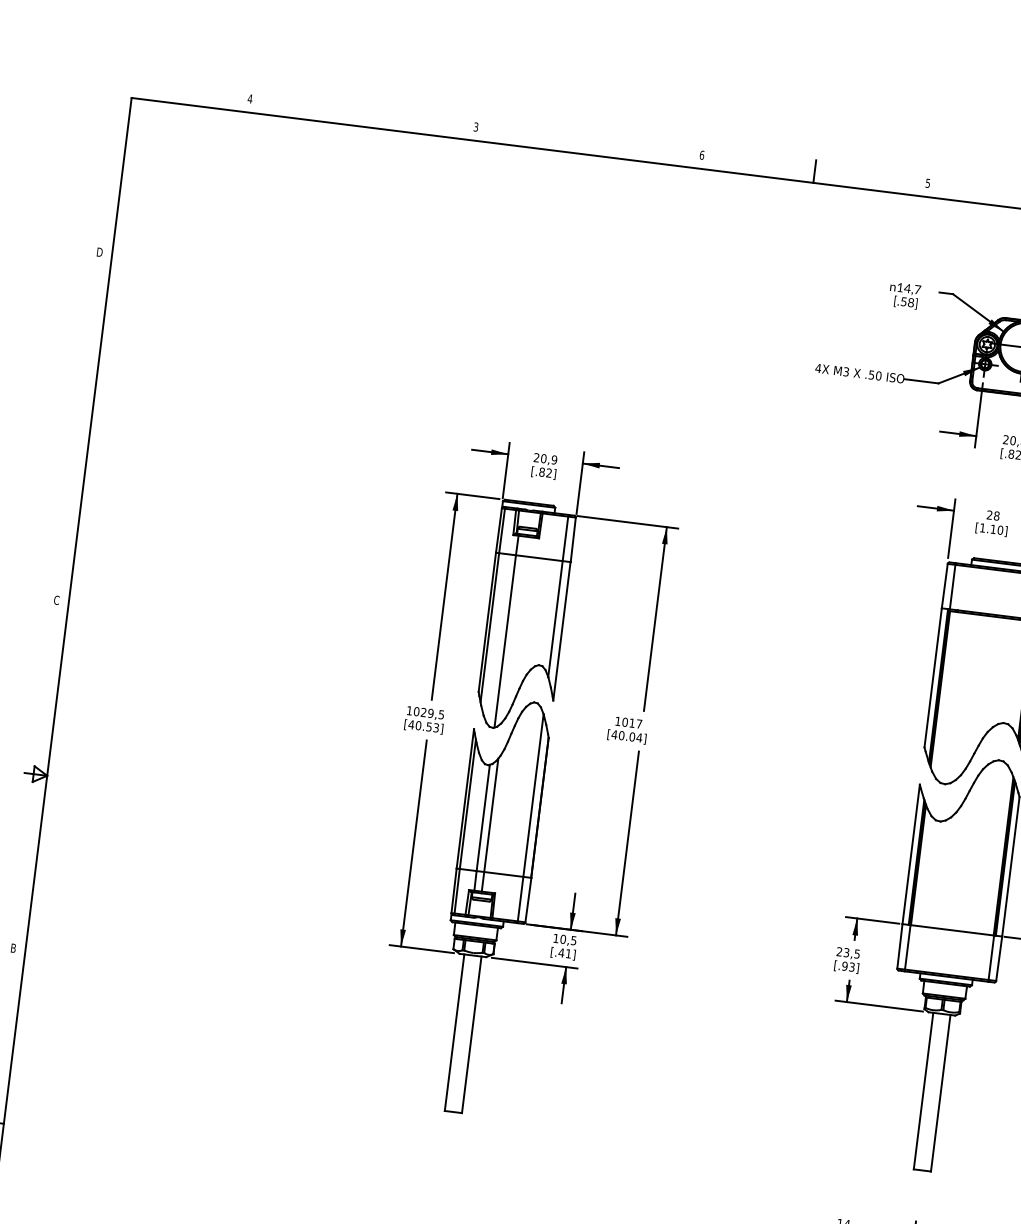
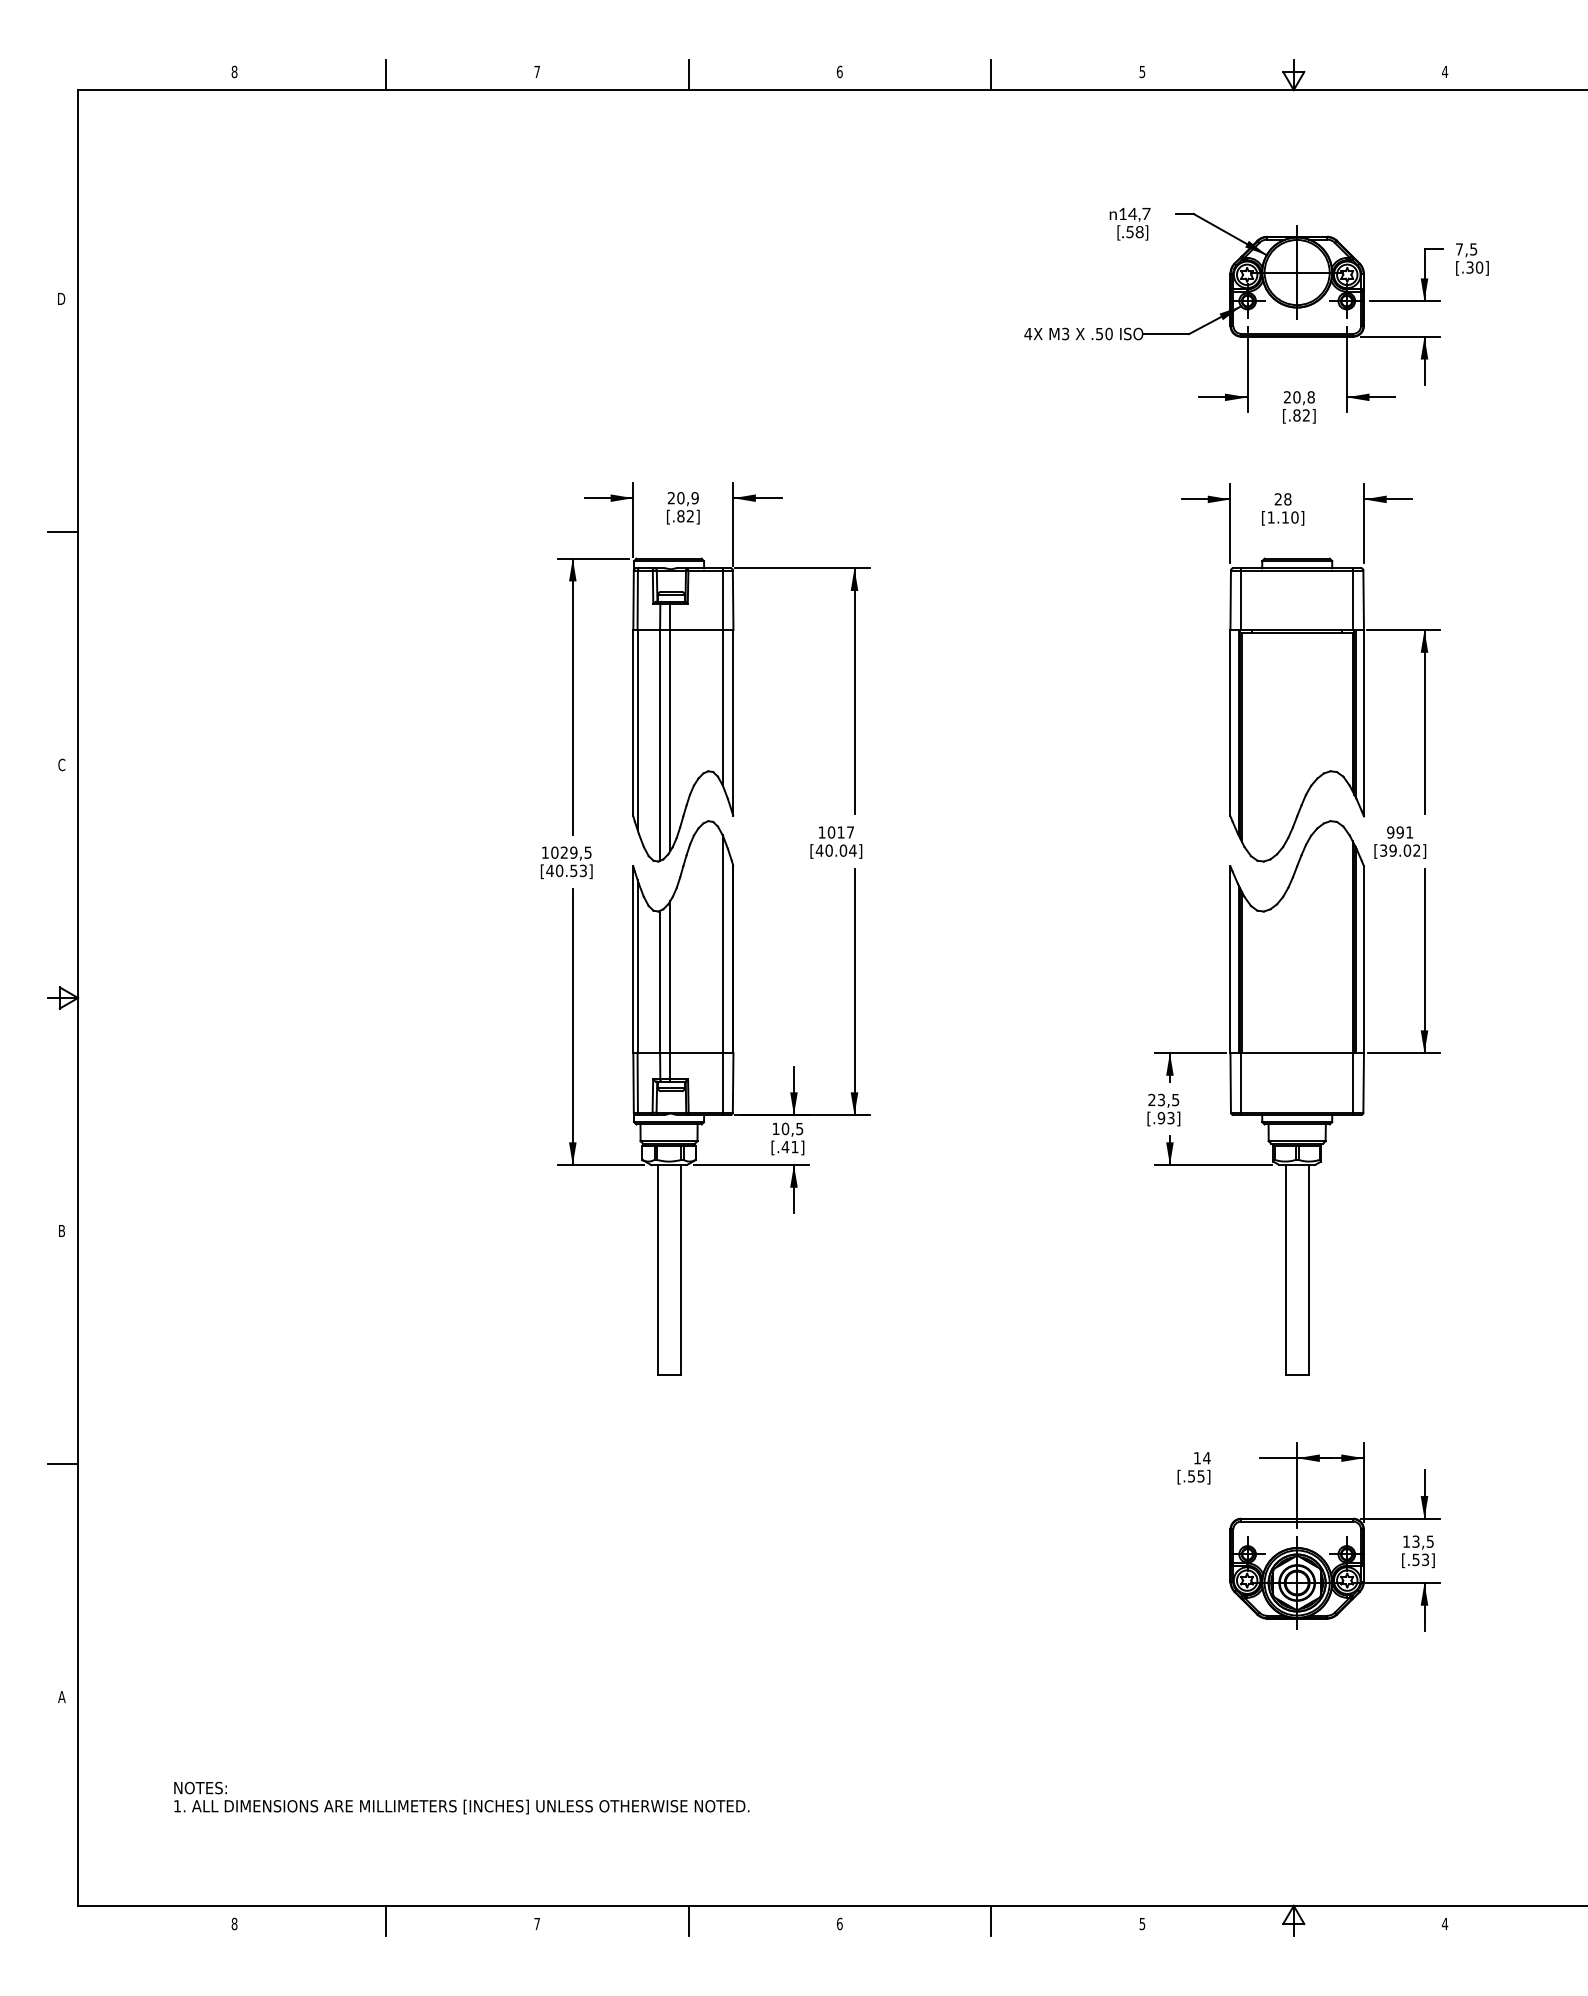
text: (250, 98) -> (234, 71), 4 -> 8
line: (362, 114) -> (385, 74), added
text: (475, 126) -> (536, 71), 3 -> 7
line: (588, 143) -> (688, 74), added
line: (78, 426) -> (62, 531), added
line: (514, 628) -> (670, 726), added

